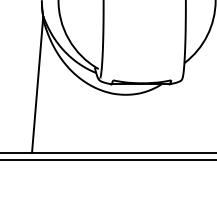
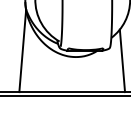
line: (202, 100) -> (122, 60), added

